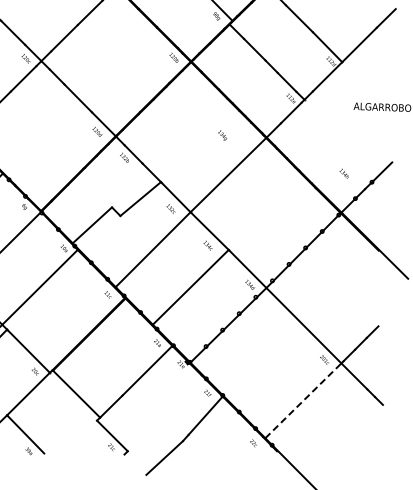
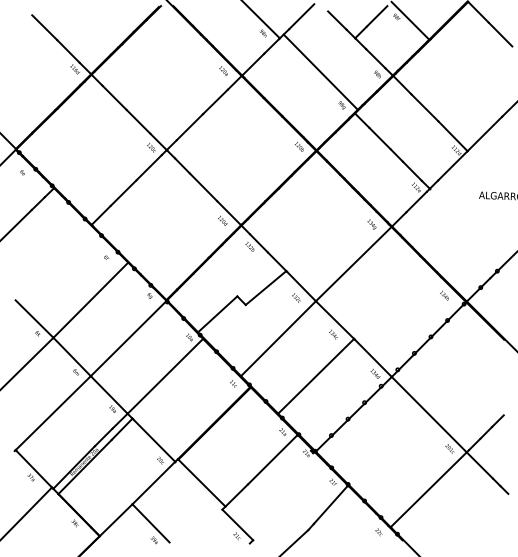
text: (222, 135) -> (371, 224), moved
text: (344, 173) -> (444, 295), moved
line: (304, 400) -> (429, 489), dashed -> solid

